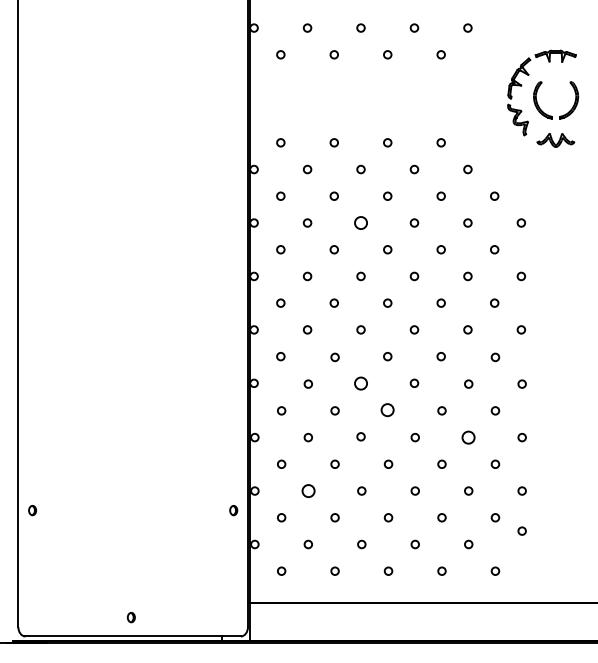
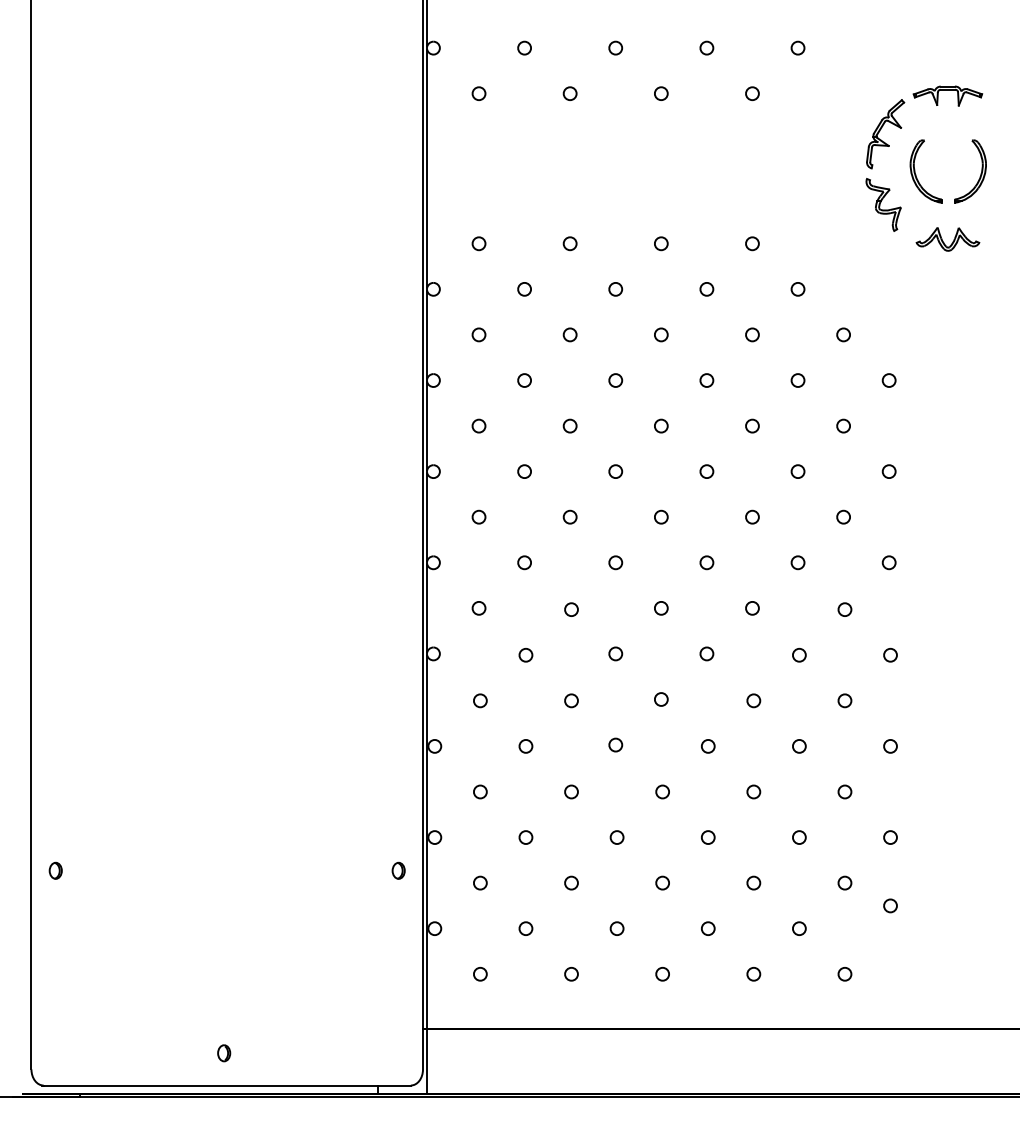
circle: (360, 222) -> (614, 379), size x0.62
circle: (360, 382) -> (614, 652), size x0.62
circle: (387, 409) -> (660, 698), size x0.62
circle: (468, 437) -> (799, 746), size x0.62
circle: (307, 490) -> (524, 836), size x0.62

